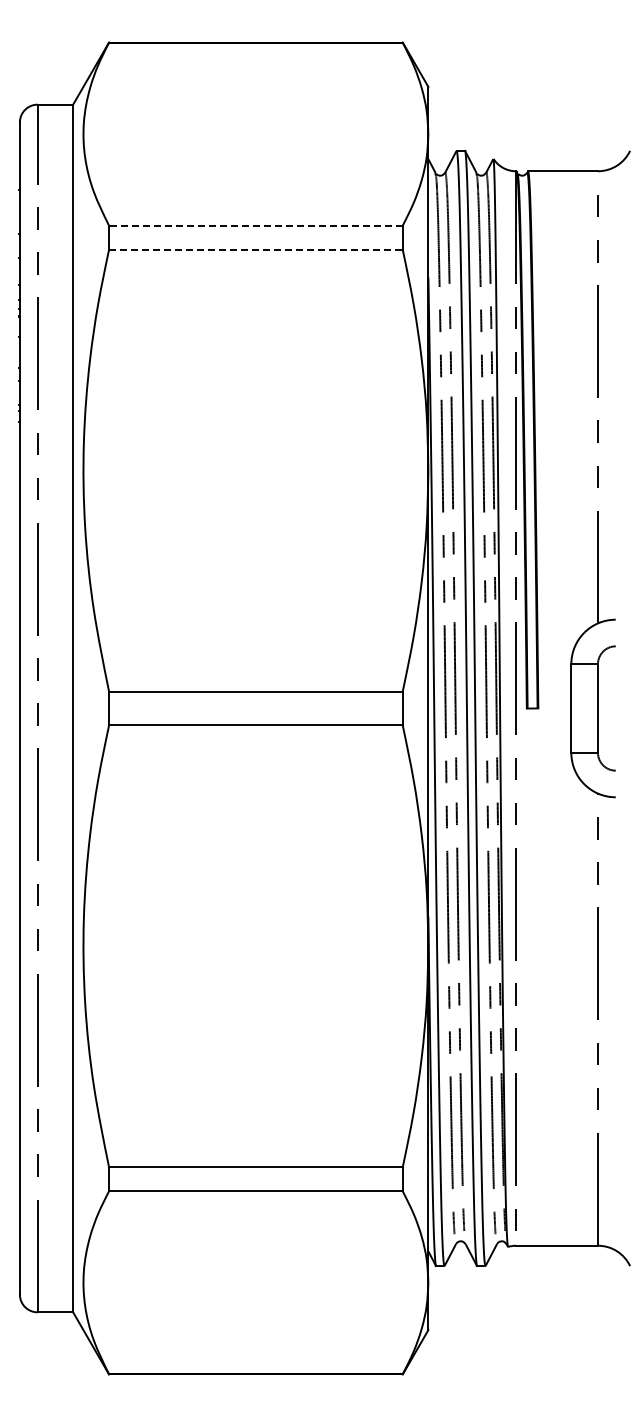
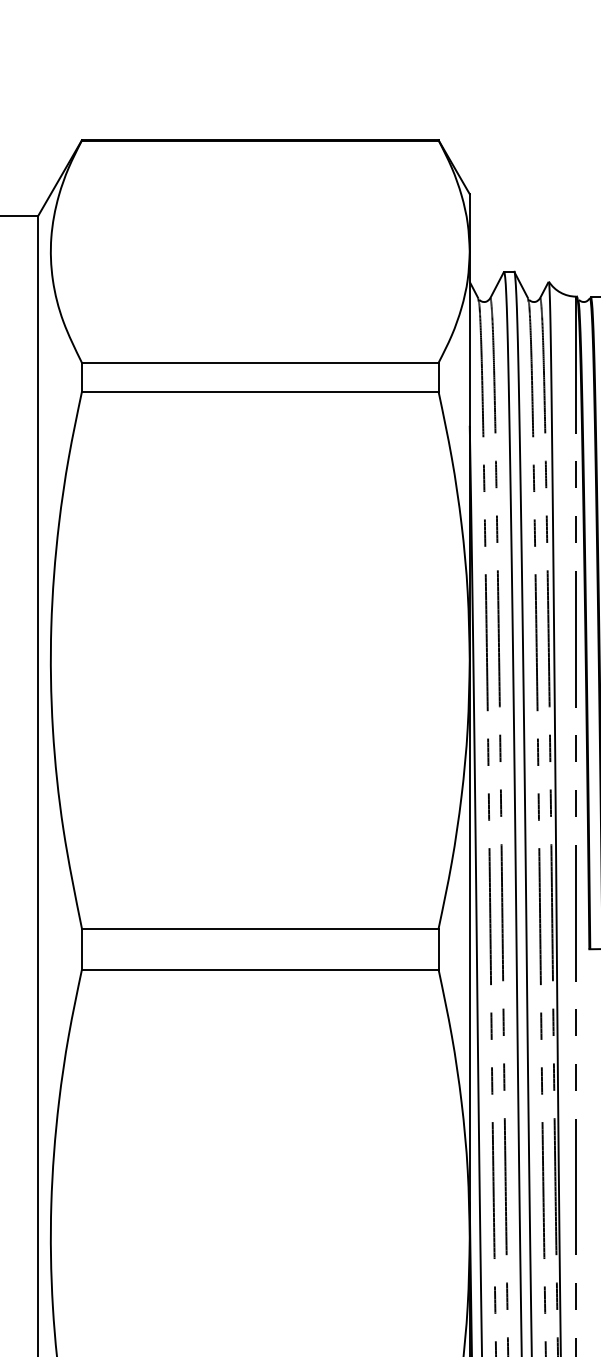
line: (255, 225) -> (259, 362), dashed -> solid
line: (255, 249) -> (259, 391), dashed -> solid

